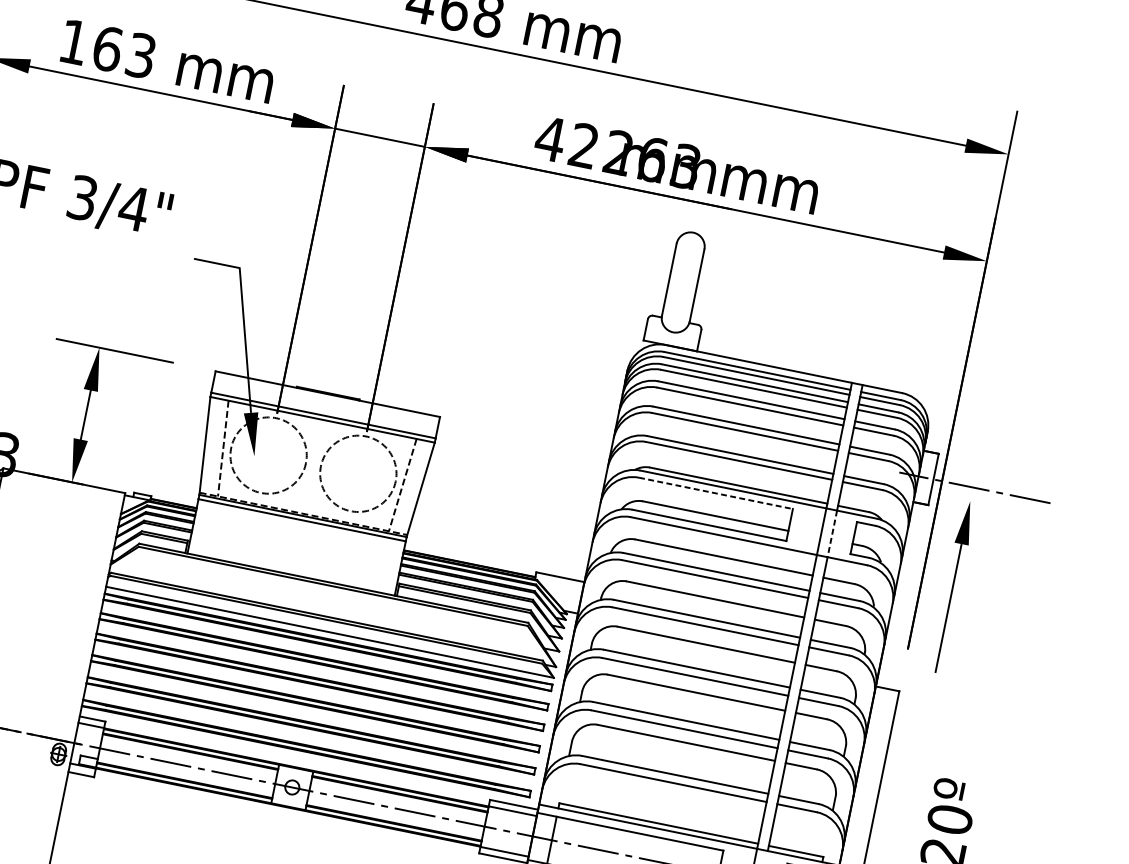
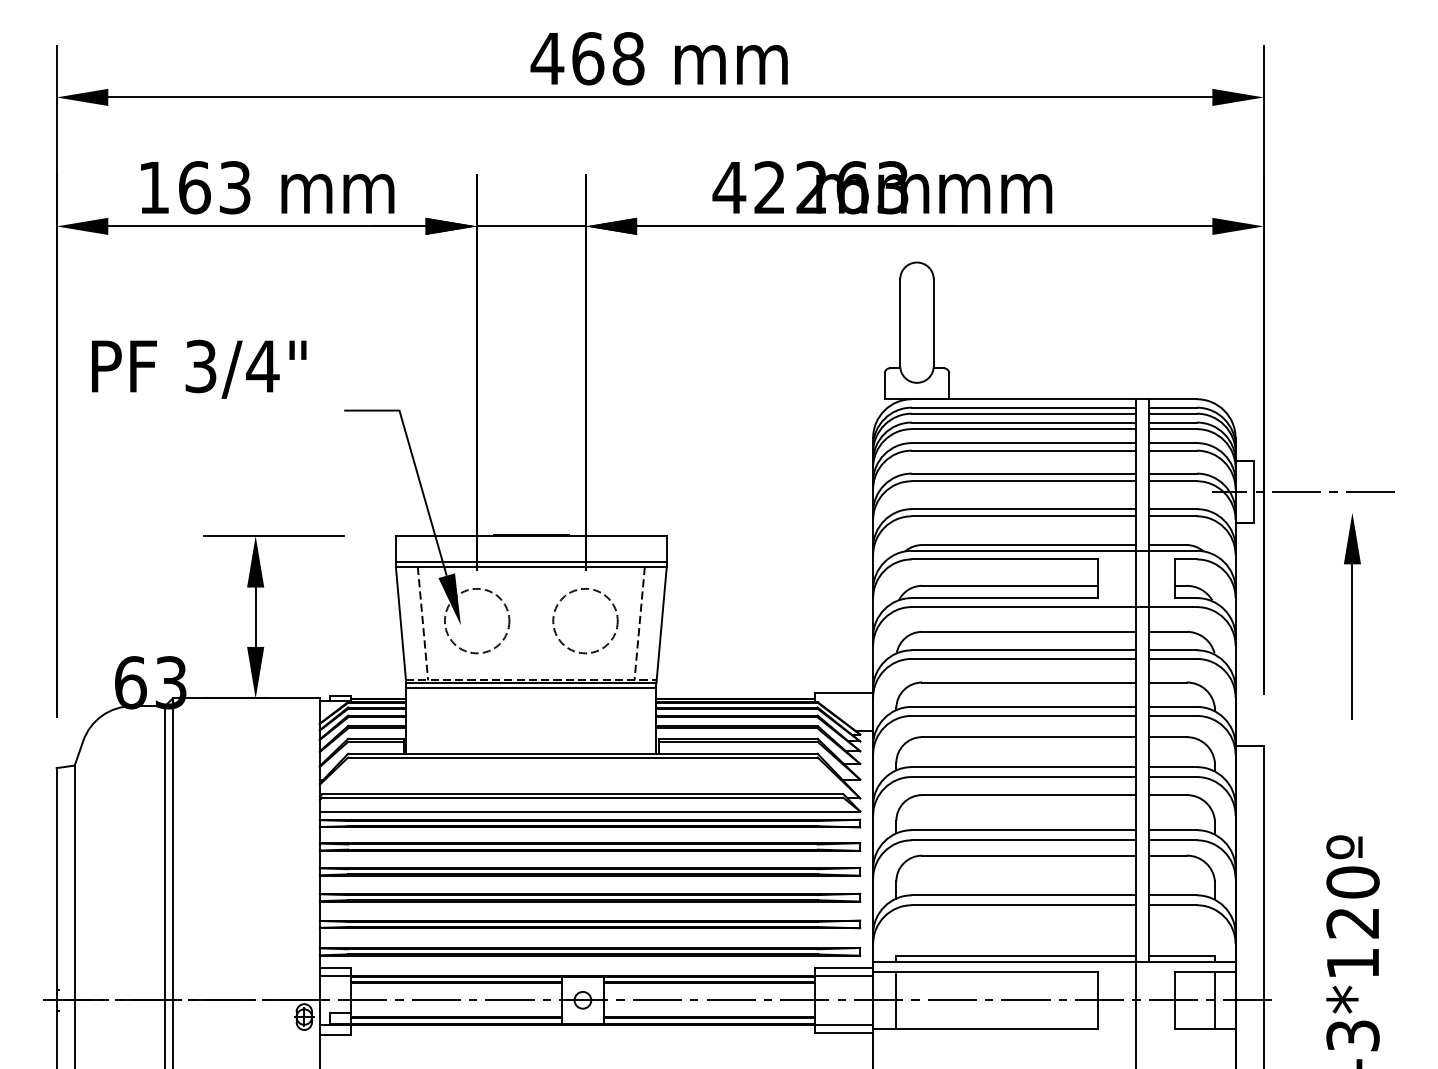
circle: (268, 454) -> (476, 620), size x0.71
circle: (358, 473) -> (585, 620), size x0.71
line: (715, 493) -> (1004, 559), dashed -> solid
line: (832, 534) -> (1149, 579), dashed -> solid
part: (952, 587) -> (1352, 616), moved

